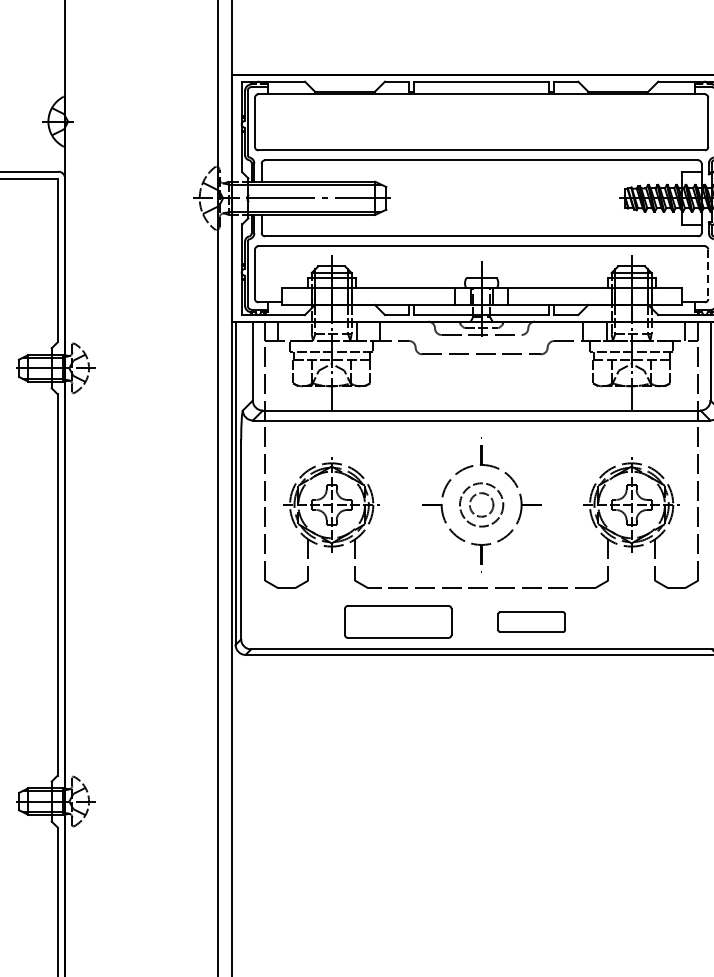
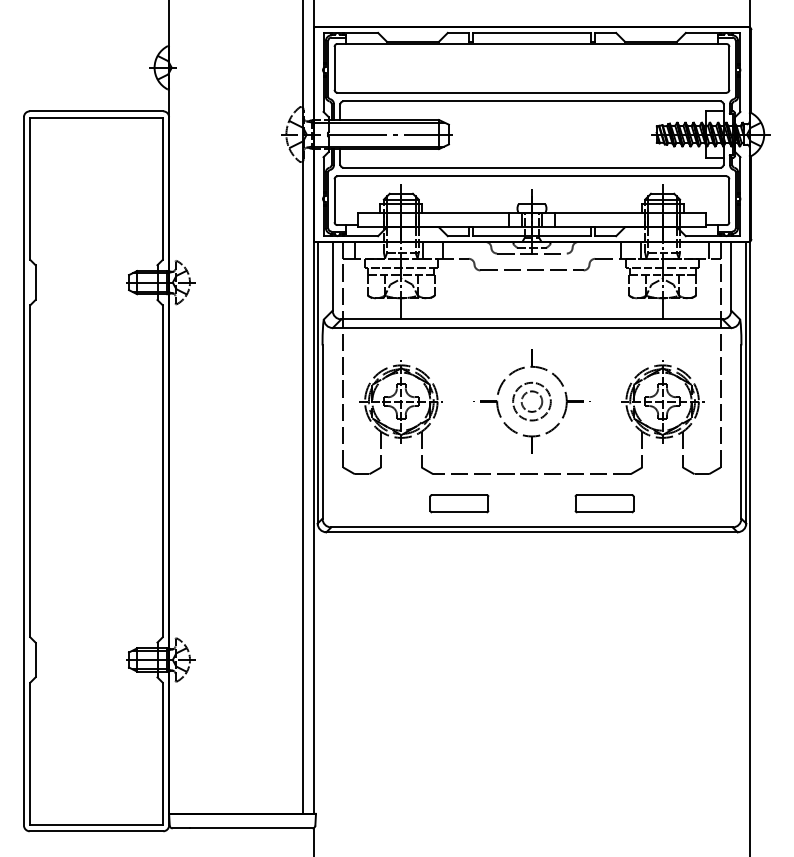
line: (708, 275) -> (729, 201), dashed -> solid
part: (398, 621) -> (459, 503), size x0.62
part: (531, 621) -> (604, 503), moved

